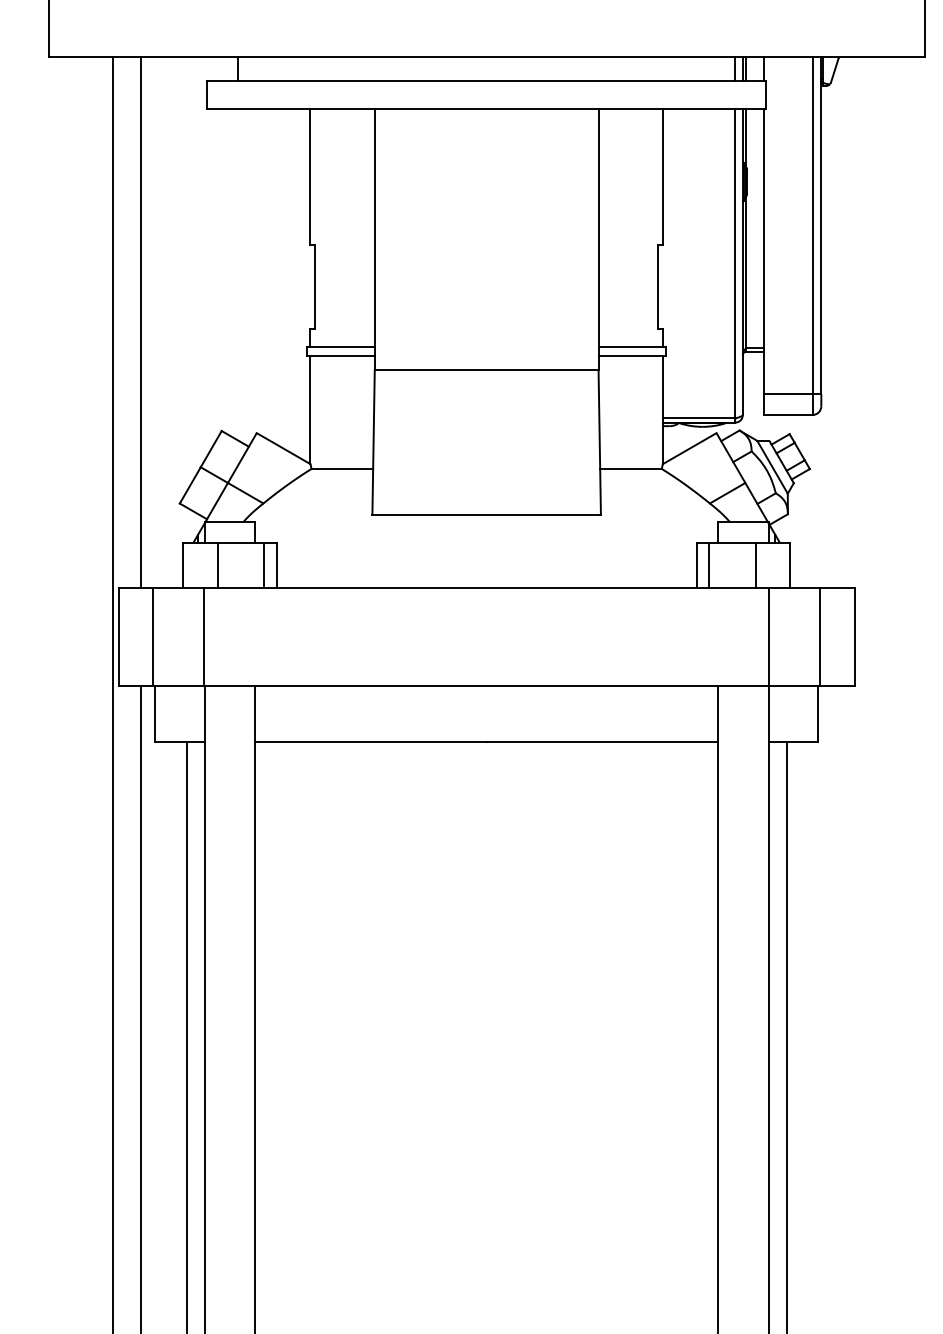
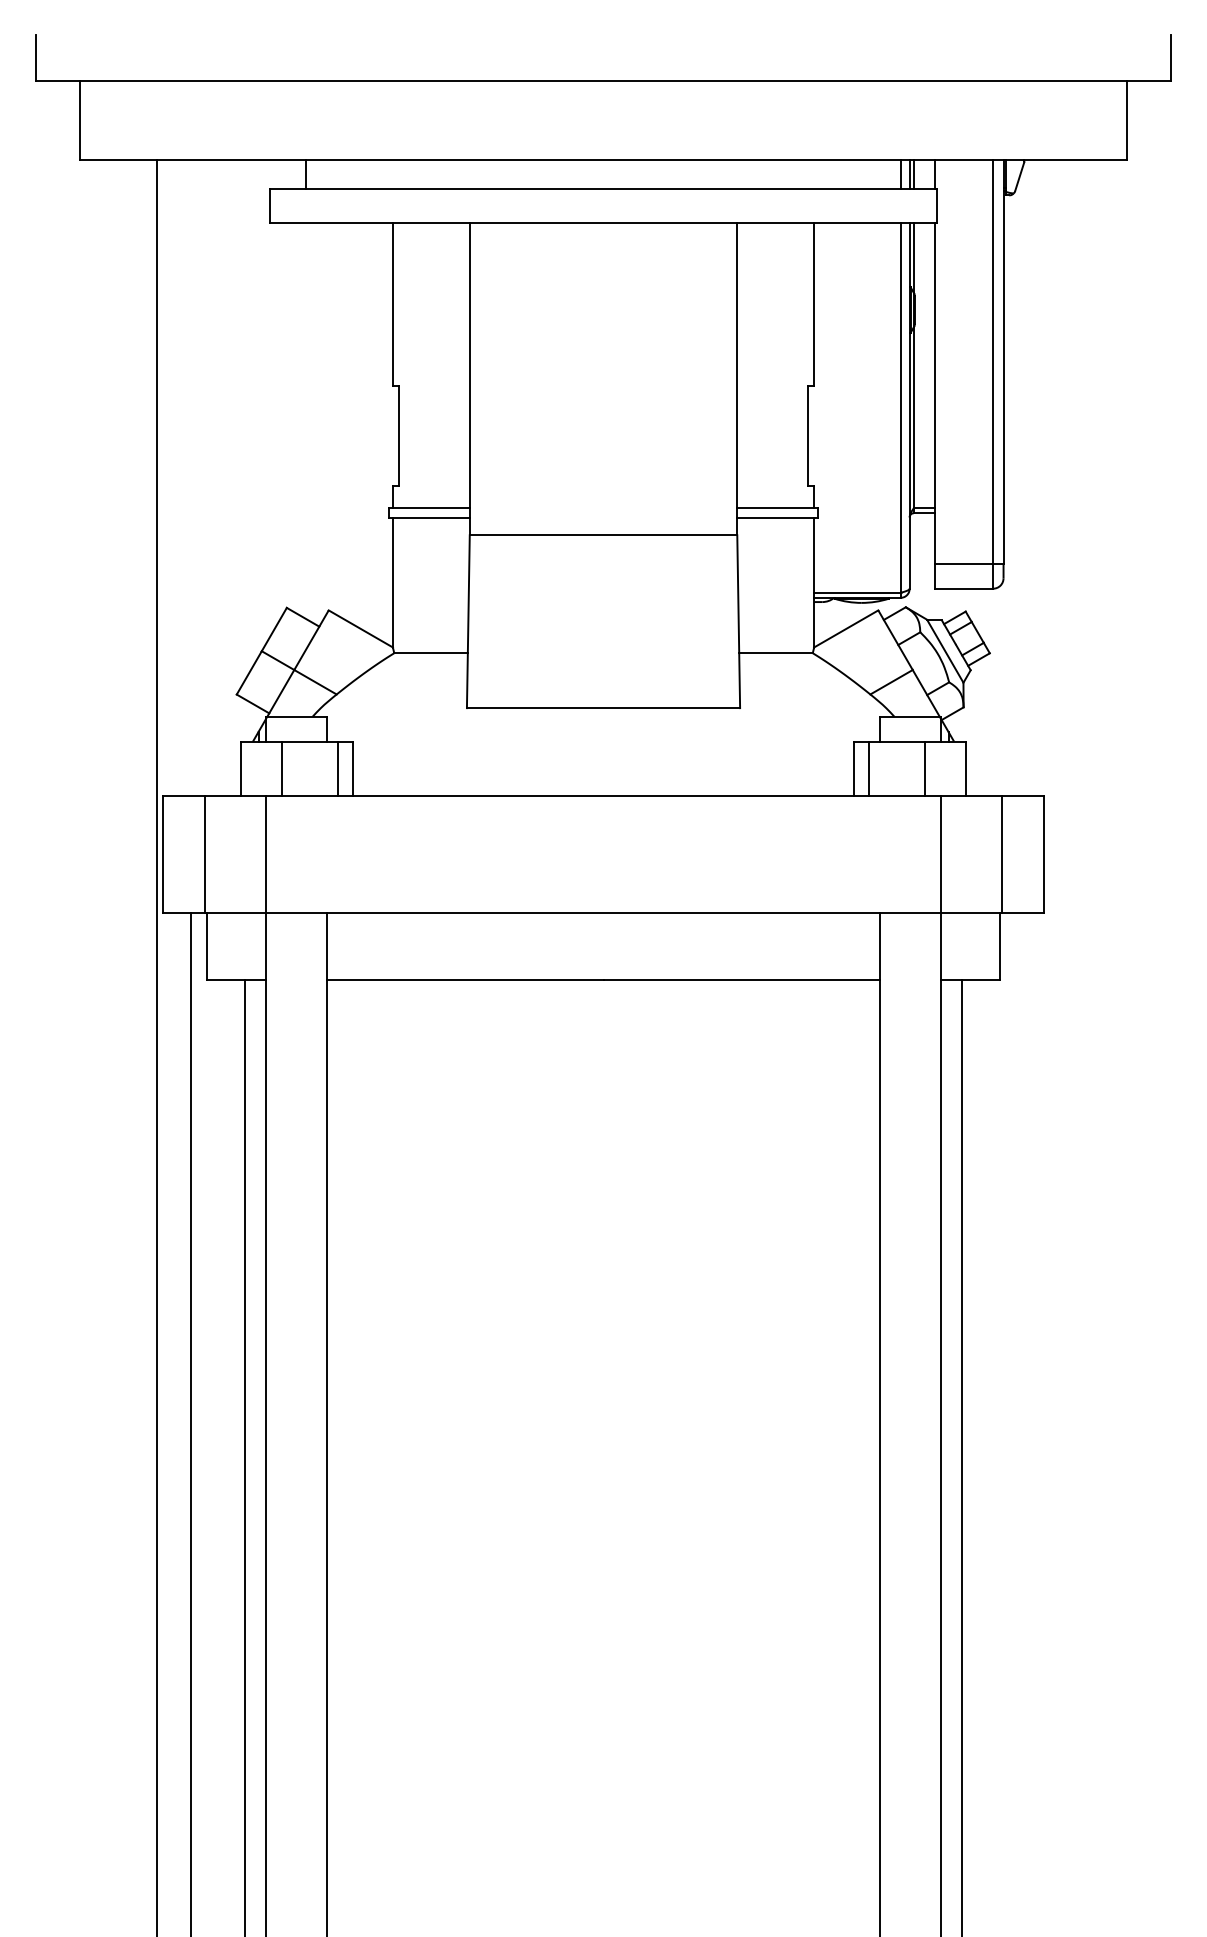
line: (141, 321) -> (190, 477), removed

